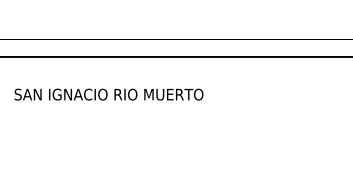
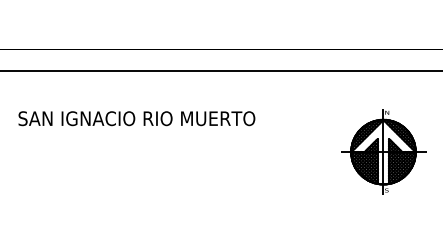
part: (305, 120) -> (383, 151), added

